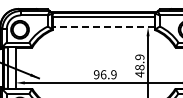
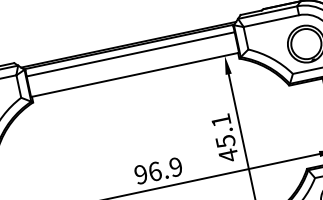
line: (103, 27) -> (134, 75), dashed -> solid
text: (139, 62) -> (222, 131), 48.9 -> 45.1

